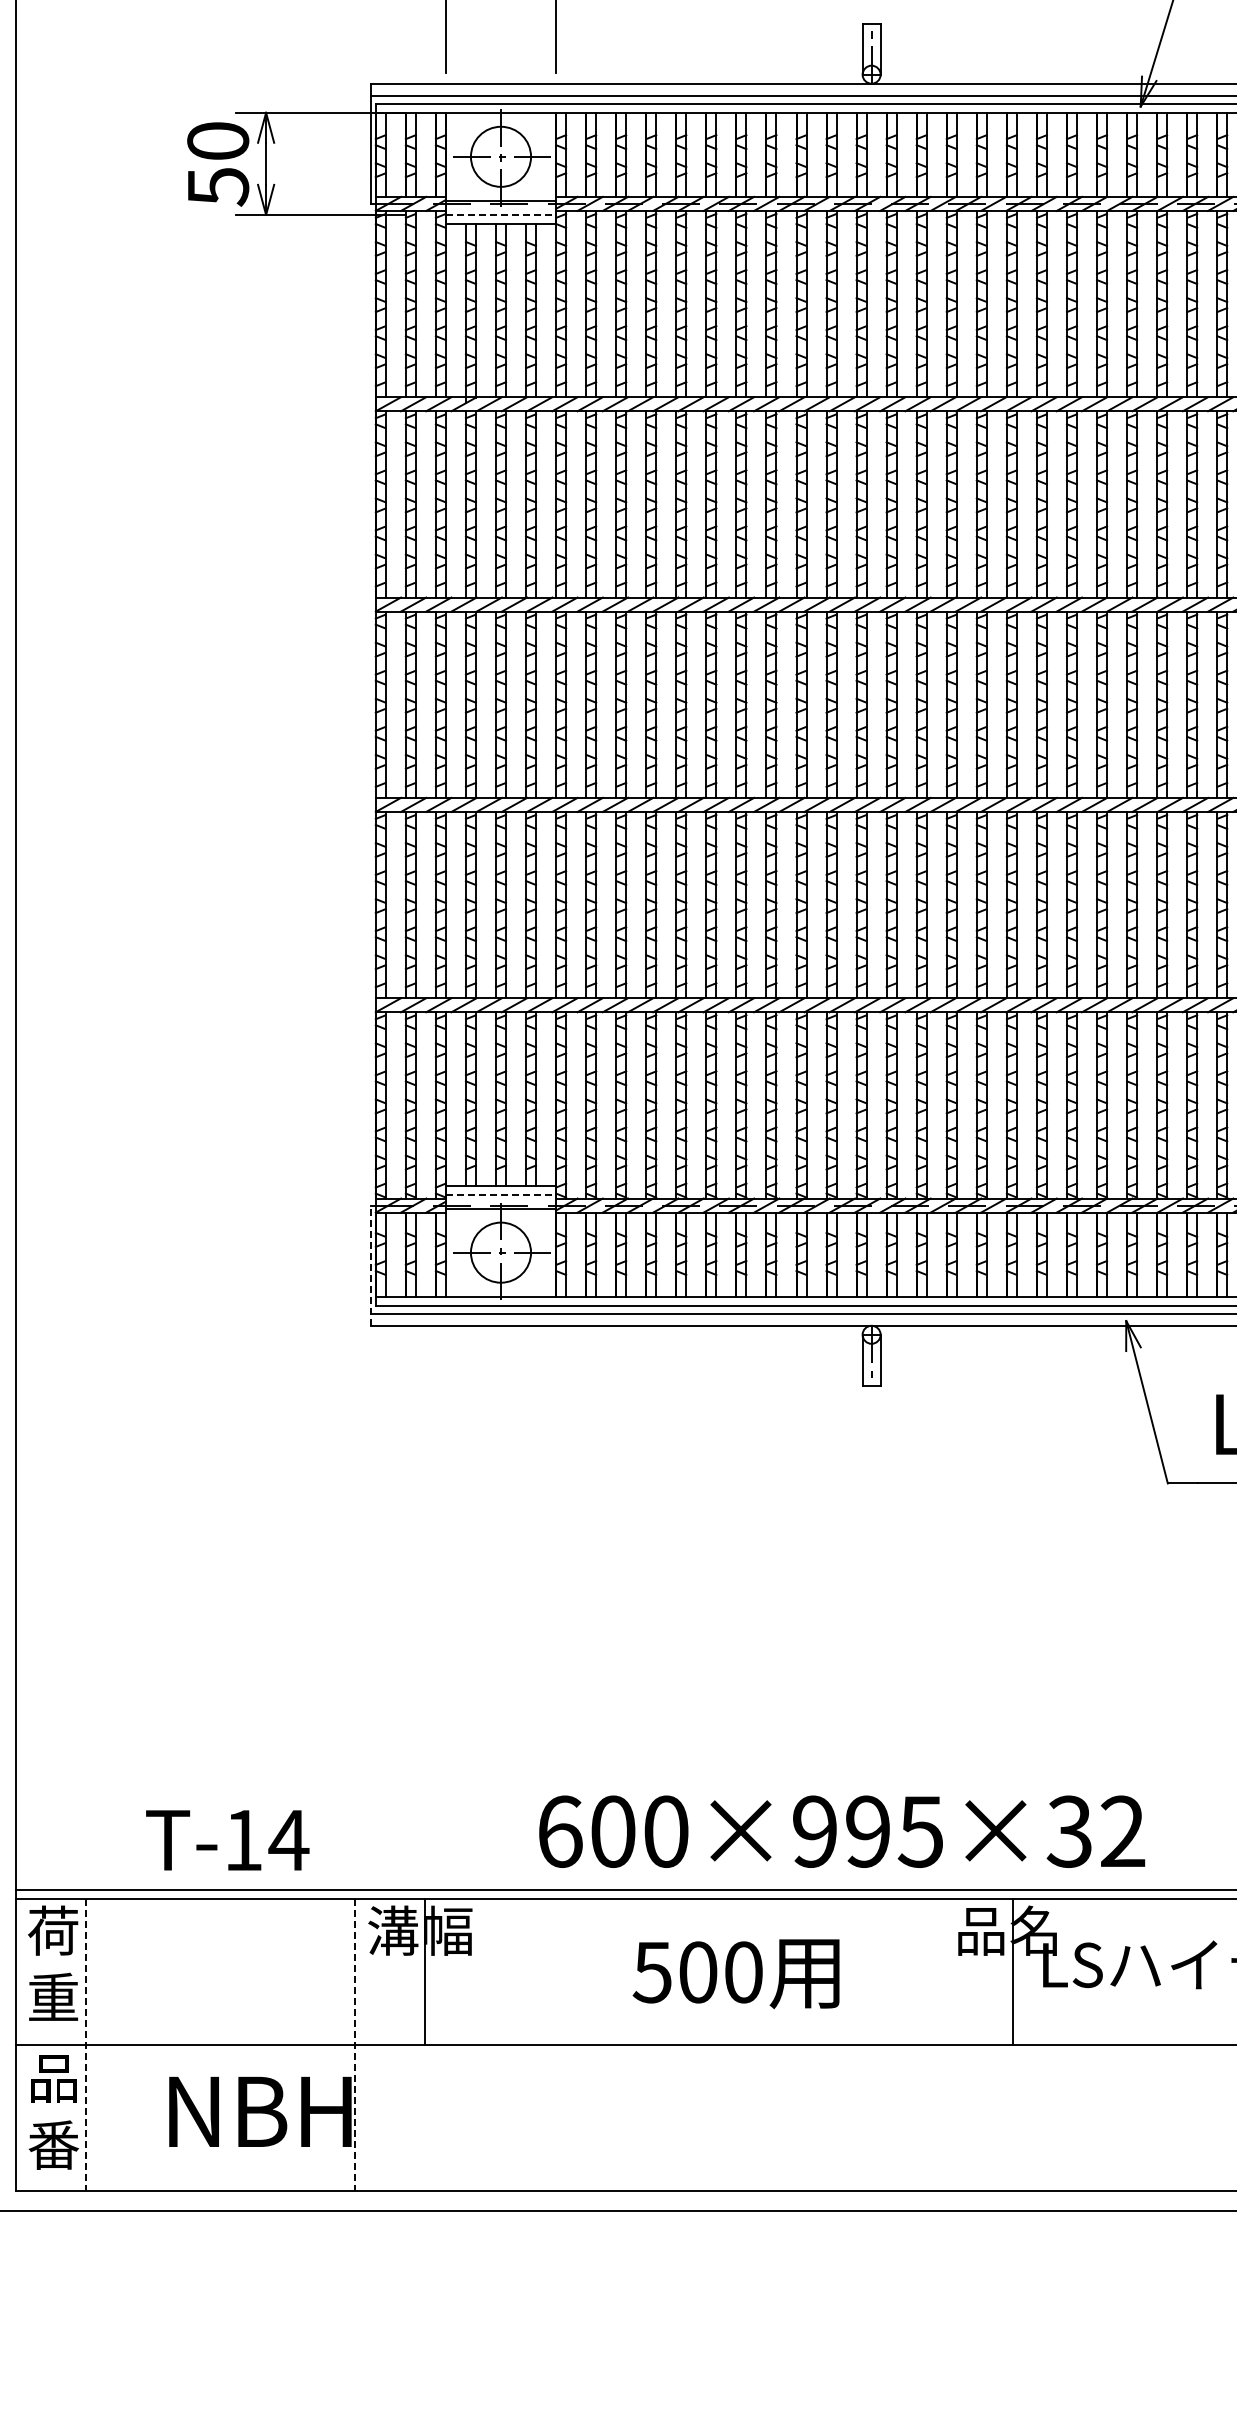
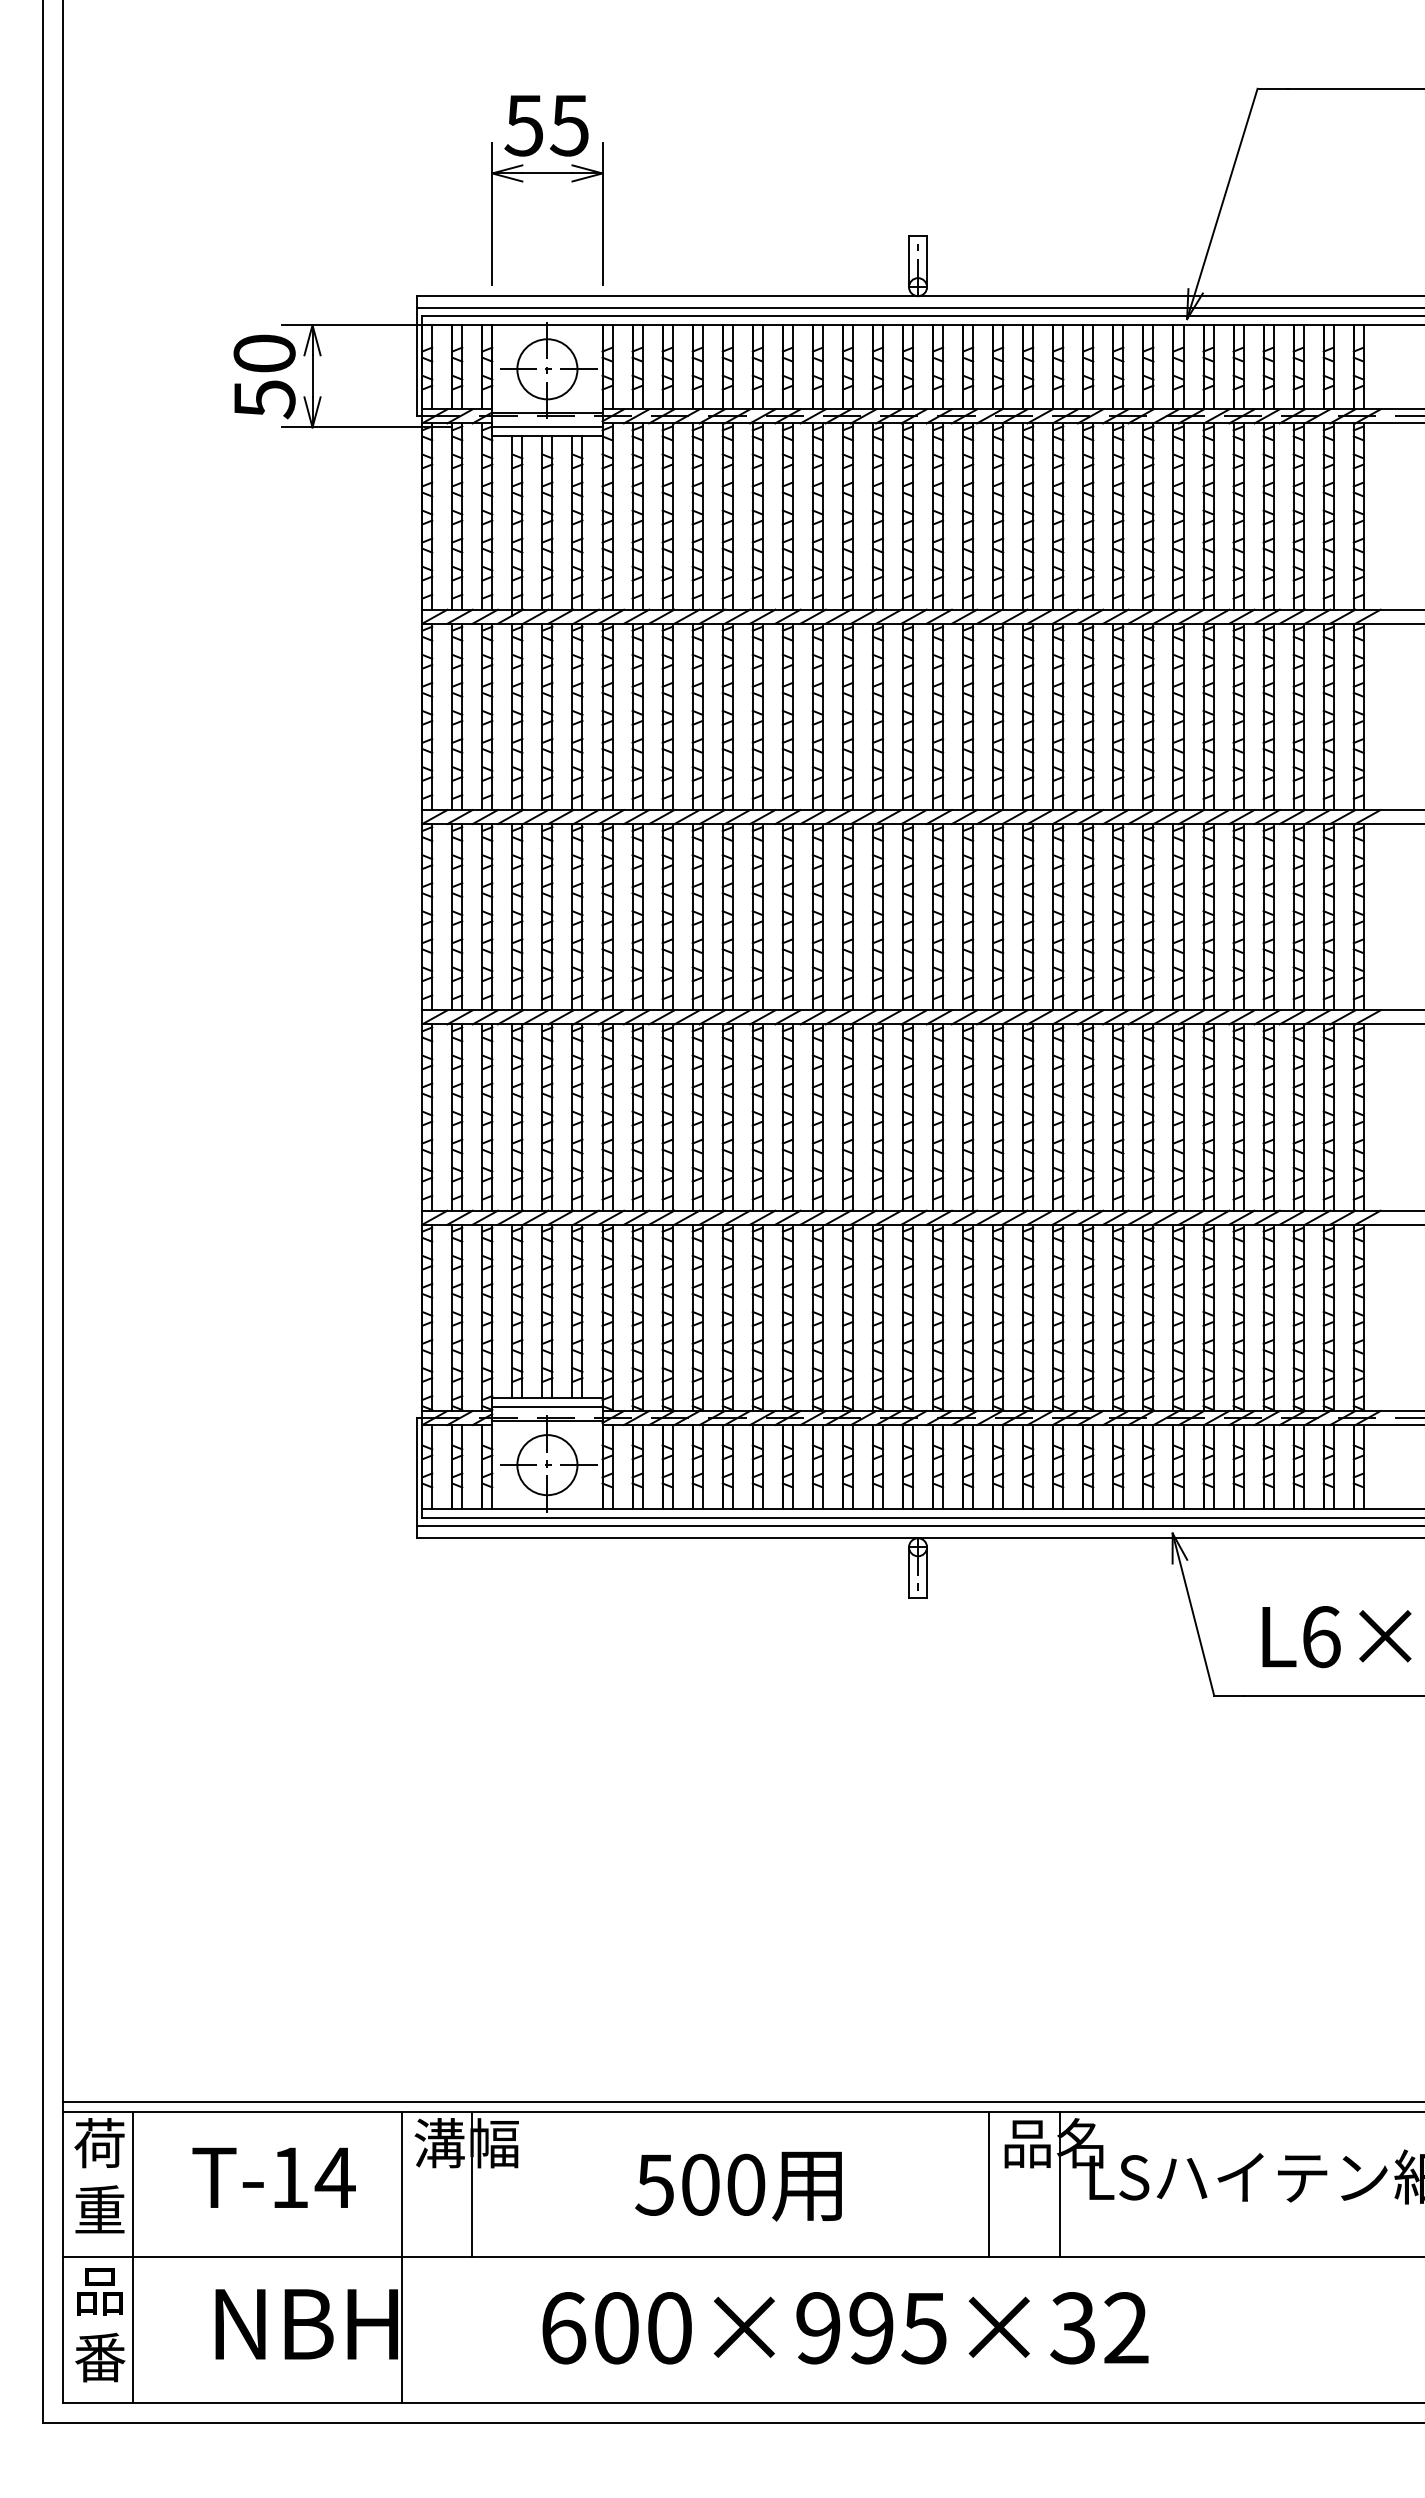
line: (501, 215) -> (547, 427), dashed -> solid
line: (501, 1195) -> (547, 1407), dashed -> solid
line: (371, 1265) -> (417, 1477), dashed -> solid
text: (842, 1832) -> (845, 2328), moved
text: (227, 1840) -> (273, 2177), moved
line: (943, 1972) -> (989, 2184), added
text: (736, 1974) -> (738, 2186), moved
line: (86, 2045) -> (132, 2257), dashed -> solid
line: (355, 2045) -> (401, 2257), dashed -> solid

